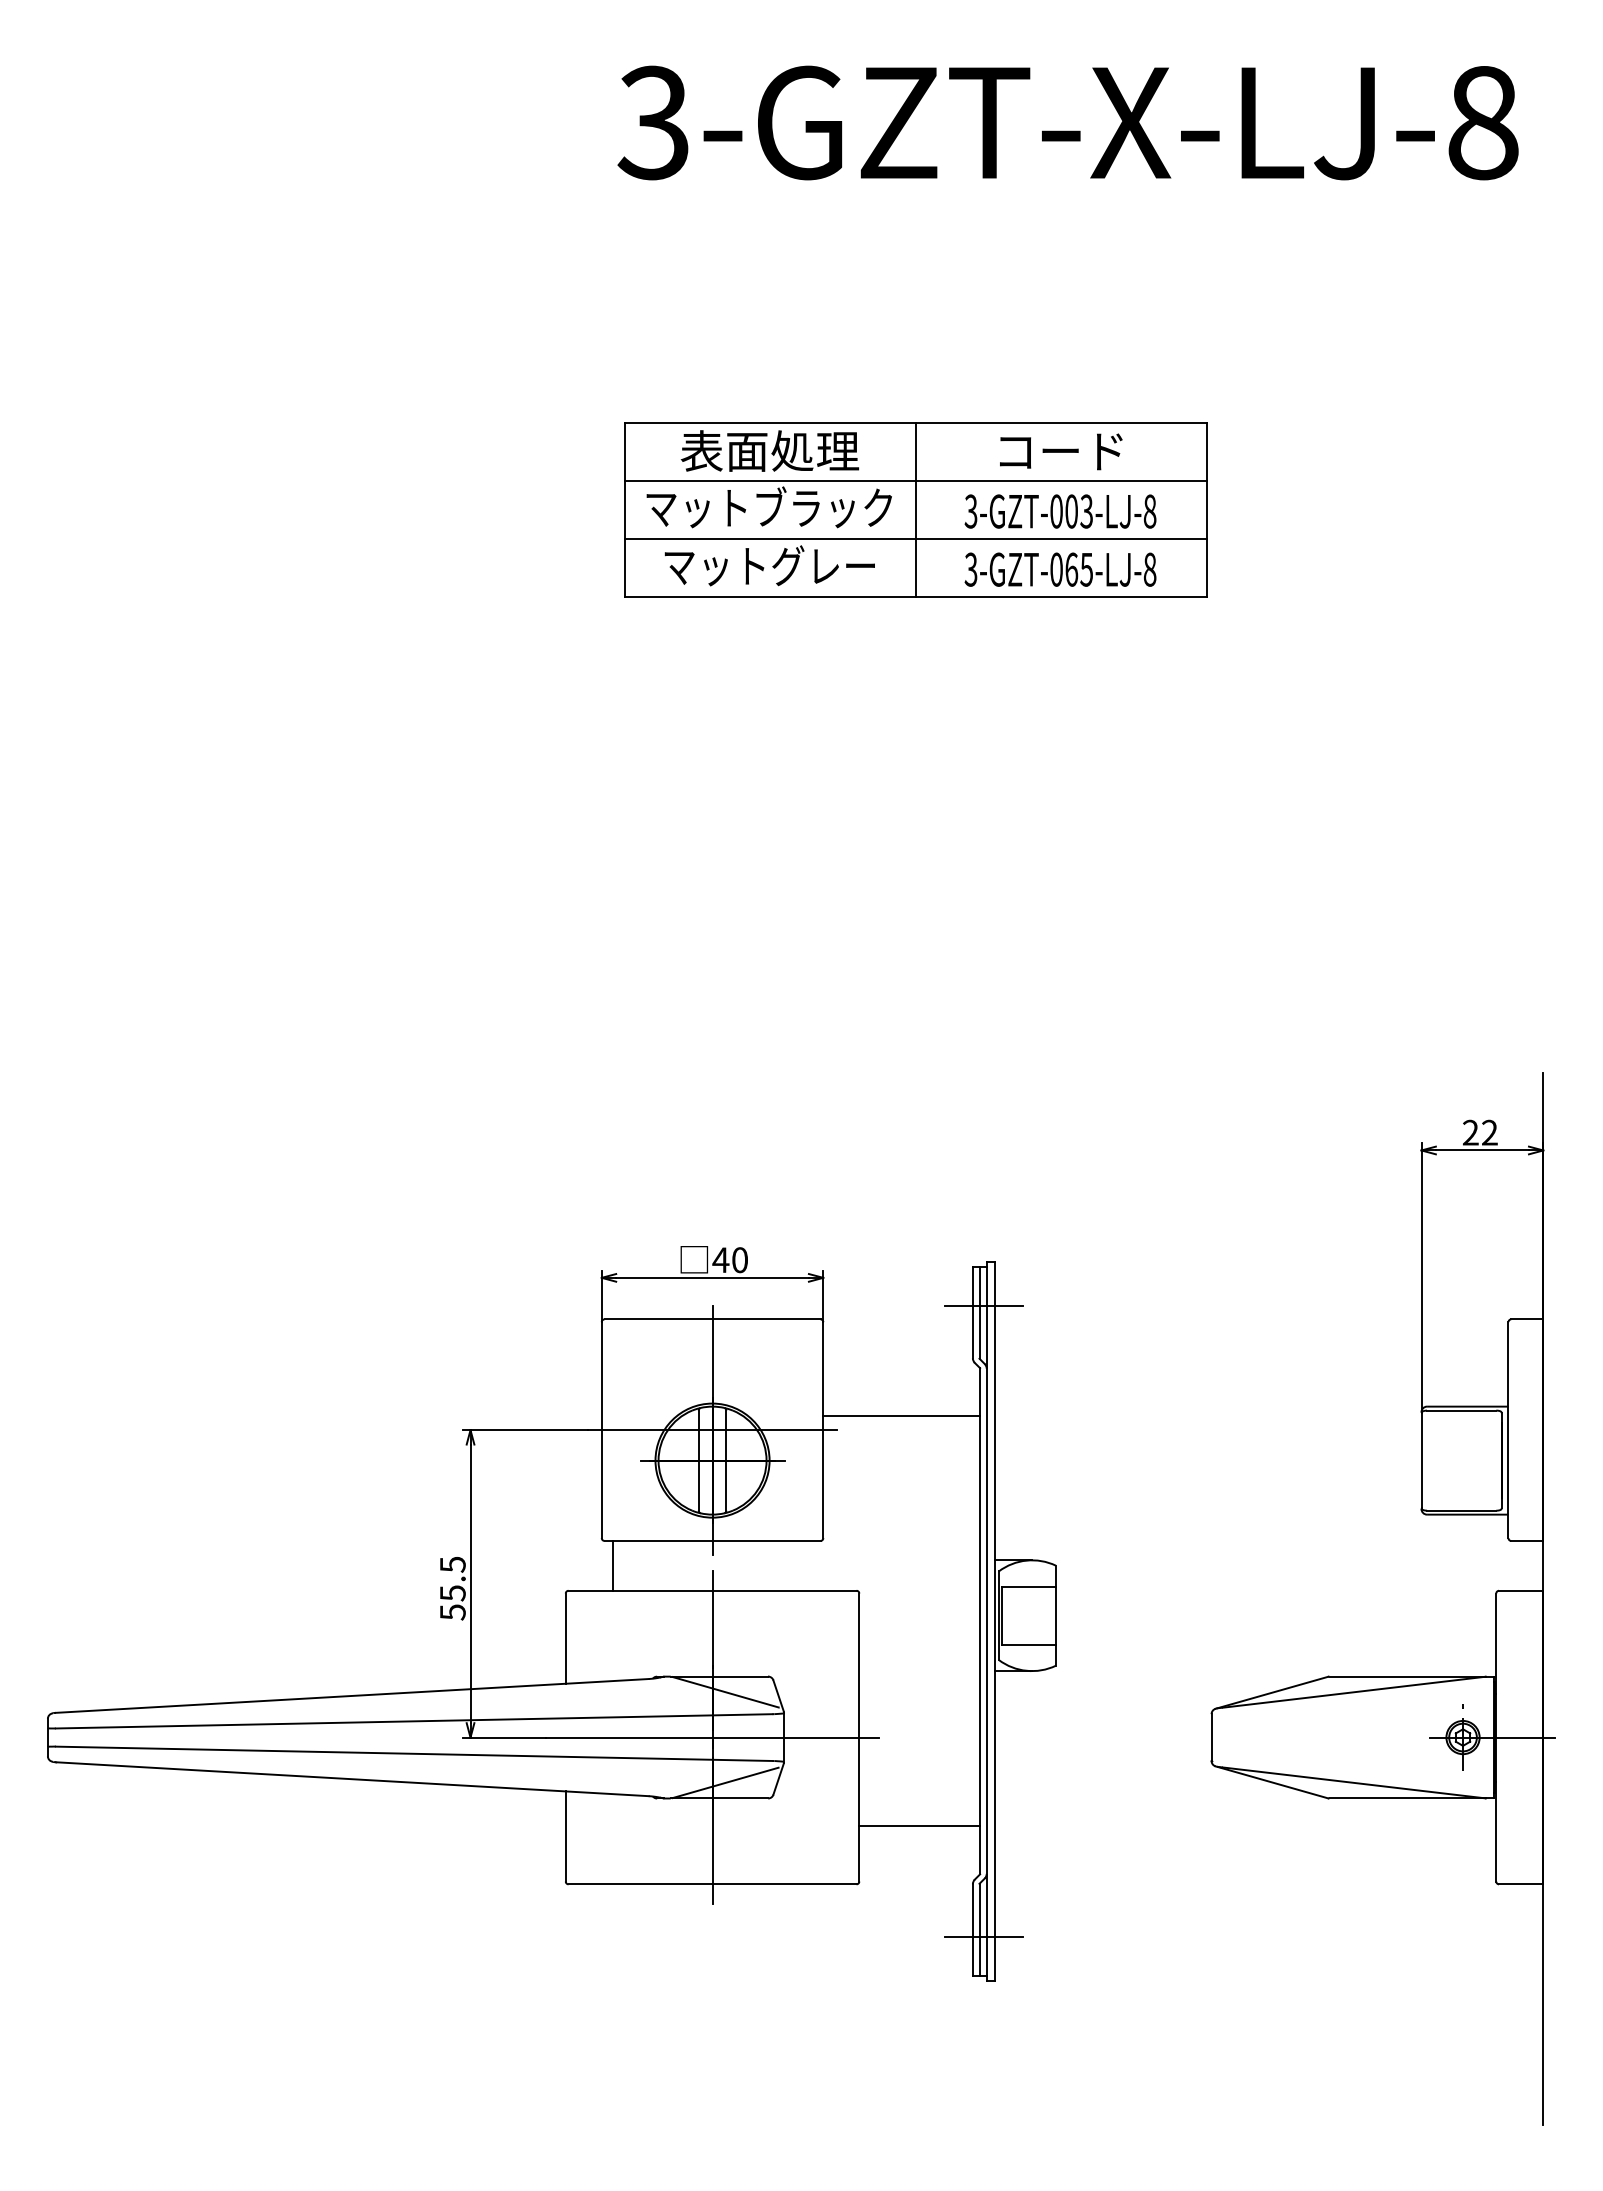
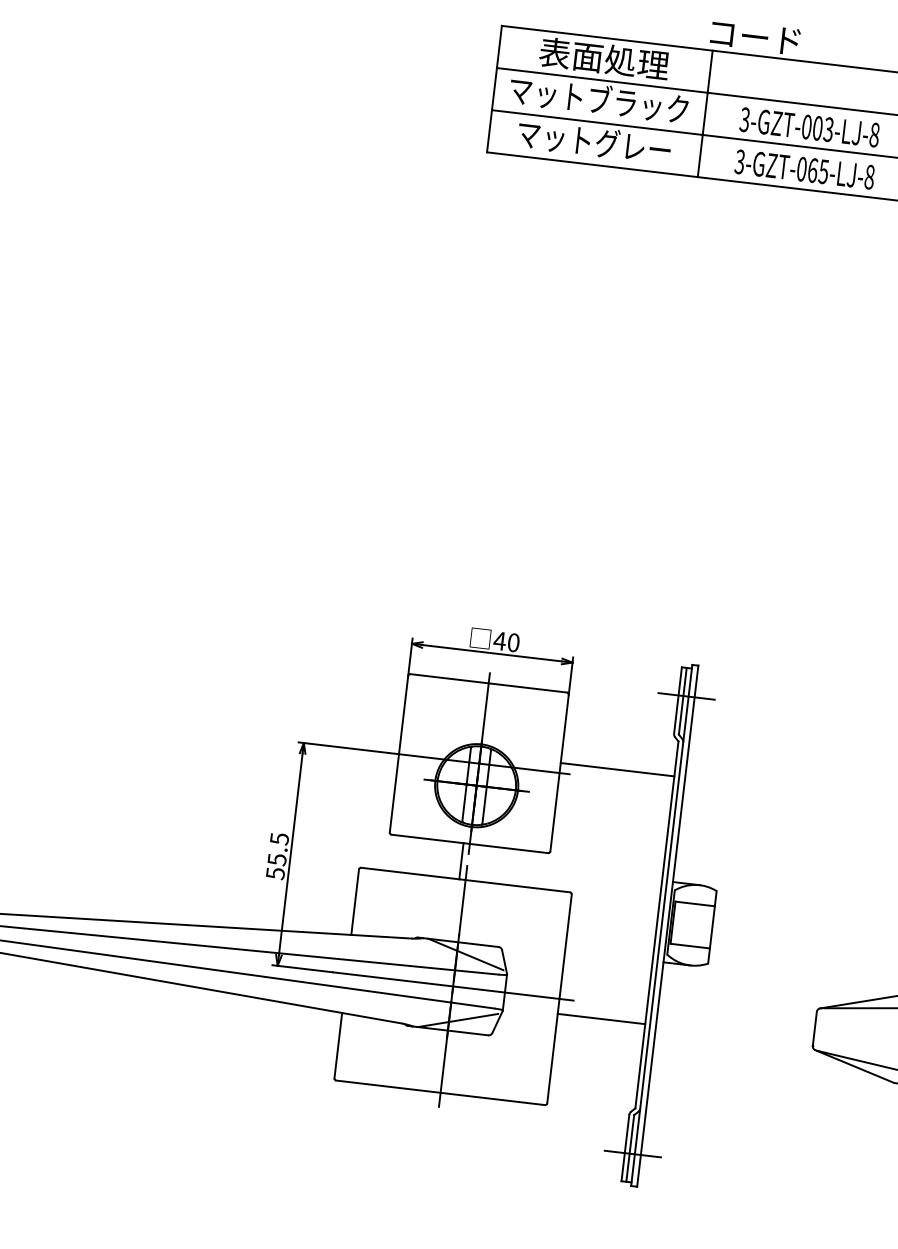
text: (1061, 451) -> (755, 37), moved
line: (612, 1565) -> (461, 860), moved
line: (919, 1826) -> (601, 1019), moved

